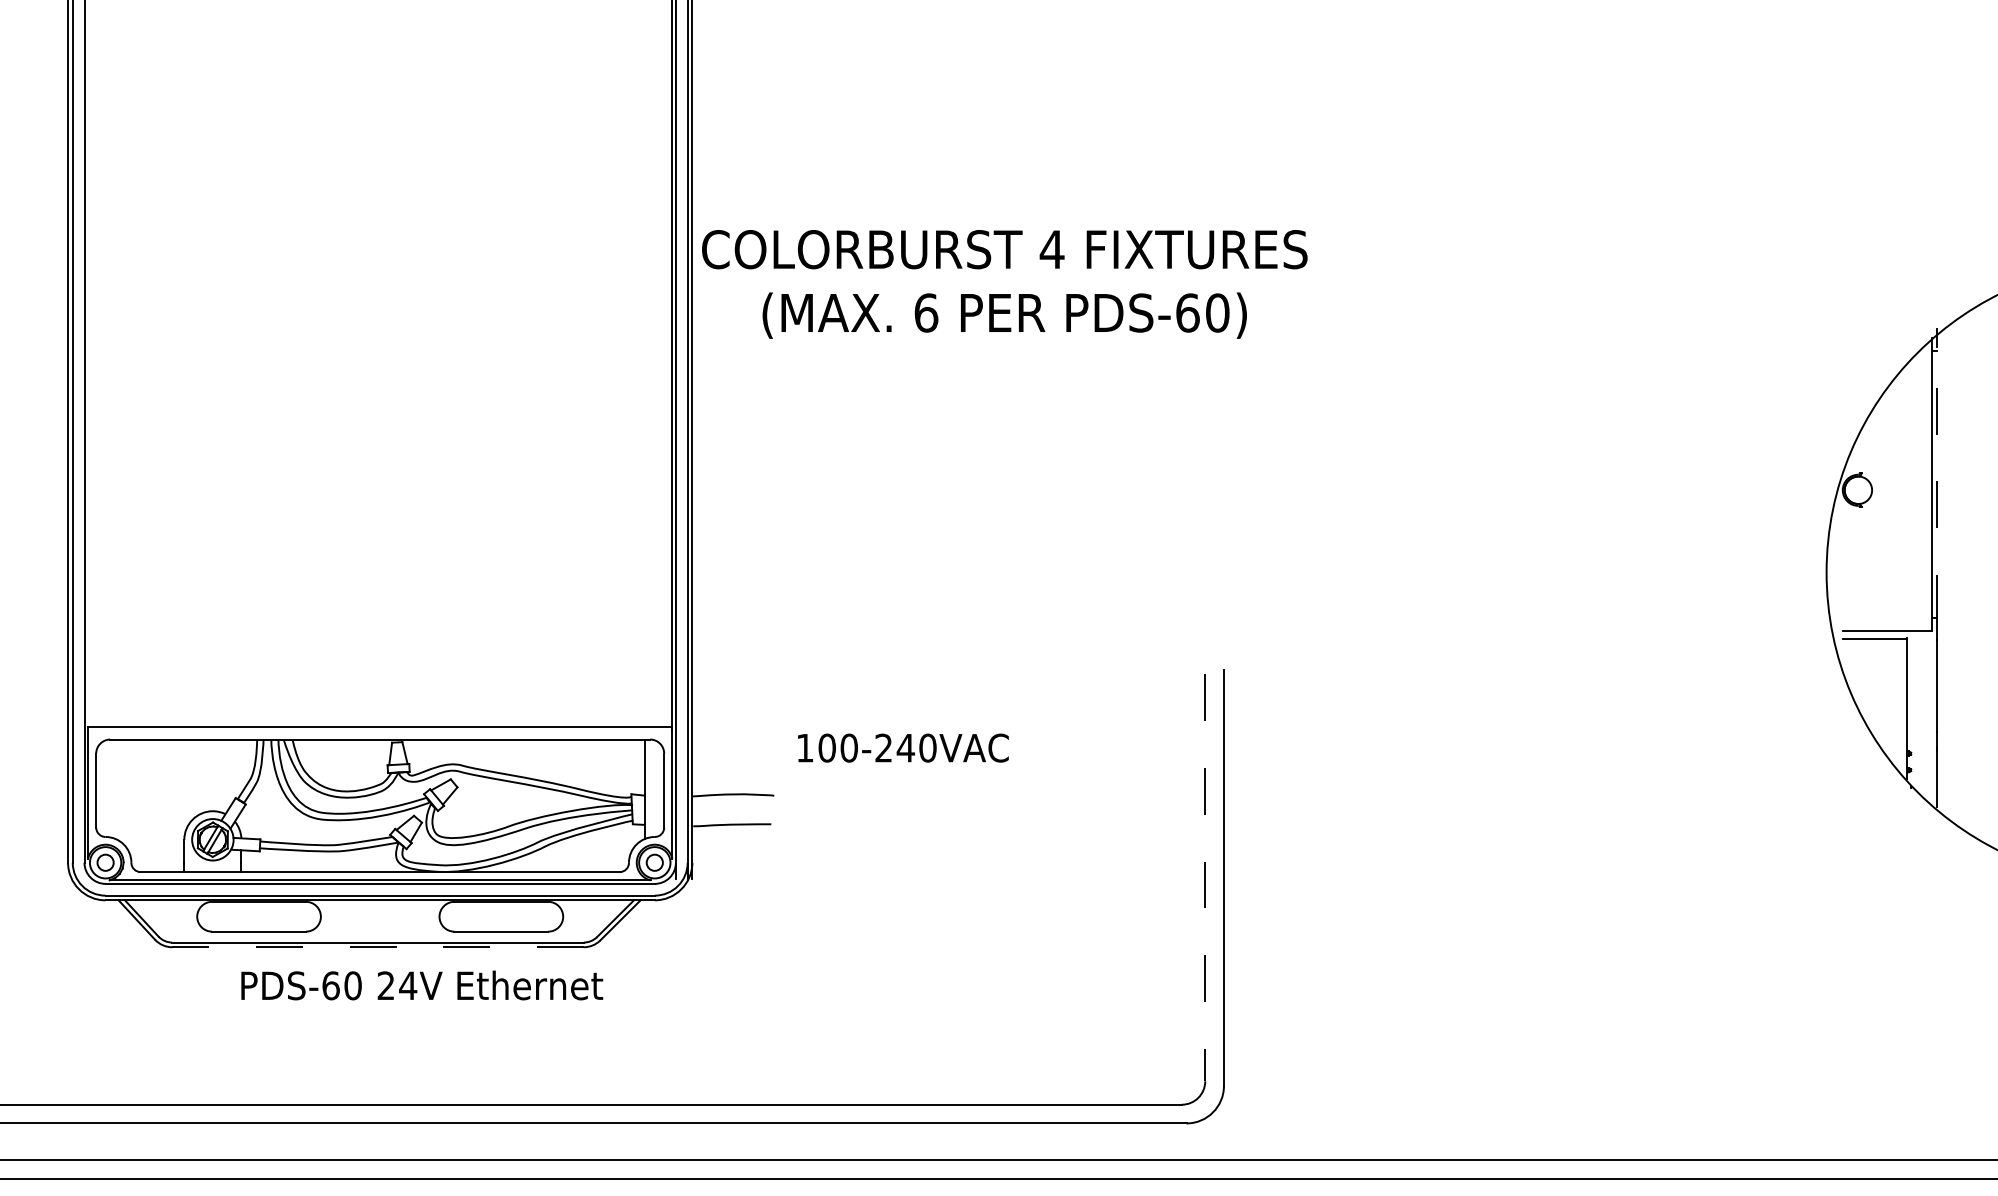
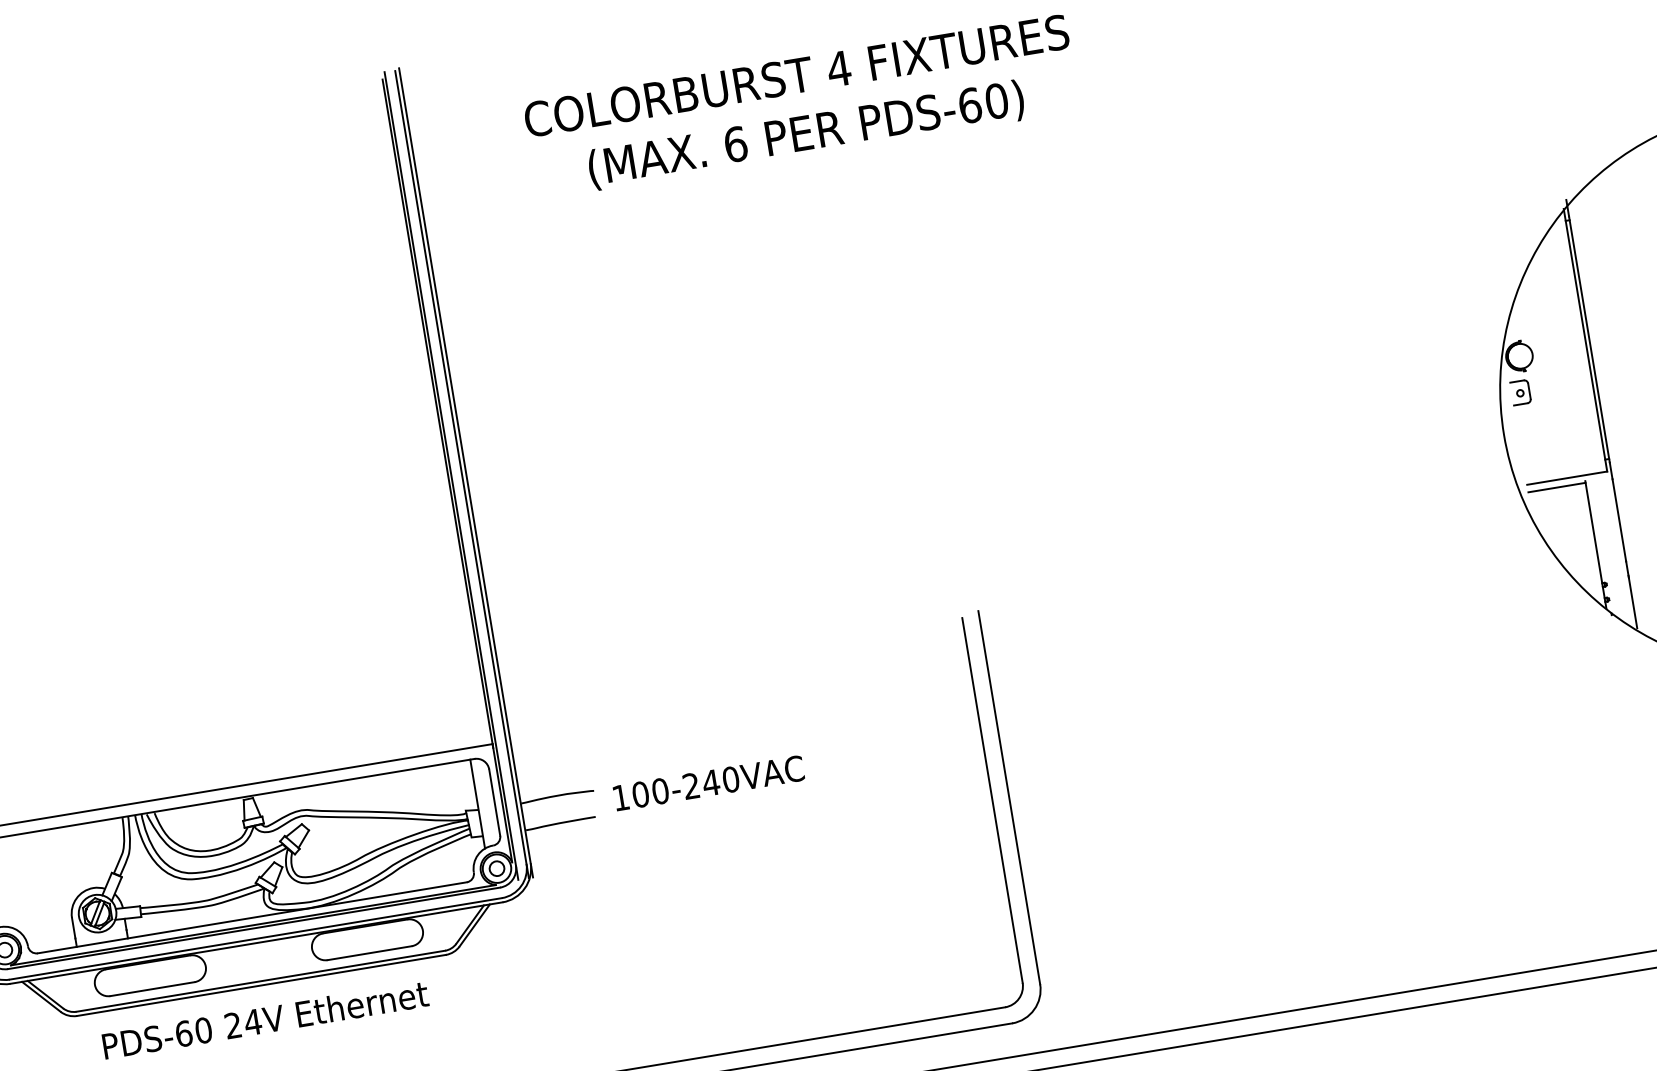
text: (1004, 284) -> (801, 107), moved
line: (1936, 484) -> (1589, 339), dashed -> solid
part: (1852, 529) -> (1520, 392), added
text: (903, 747) -> (708, 782), moved
line: (1205, 877) -> (992, 800), dashed -> solid
line: (378, 947) -> (261, 985), dashed -> solid
text: (422, 985) -> (265, 1019), moved

